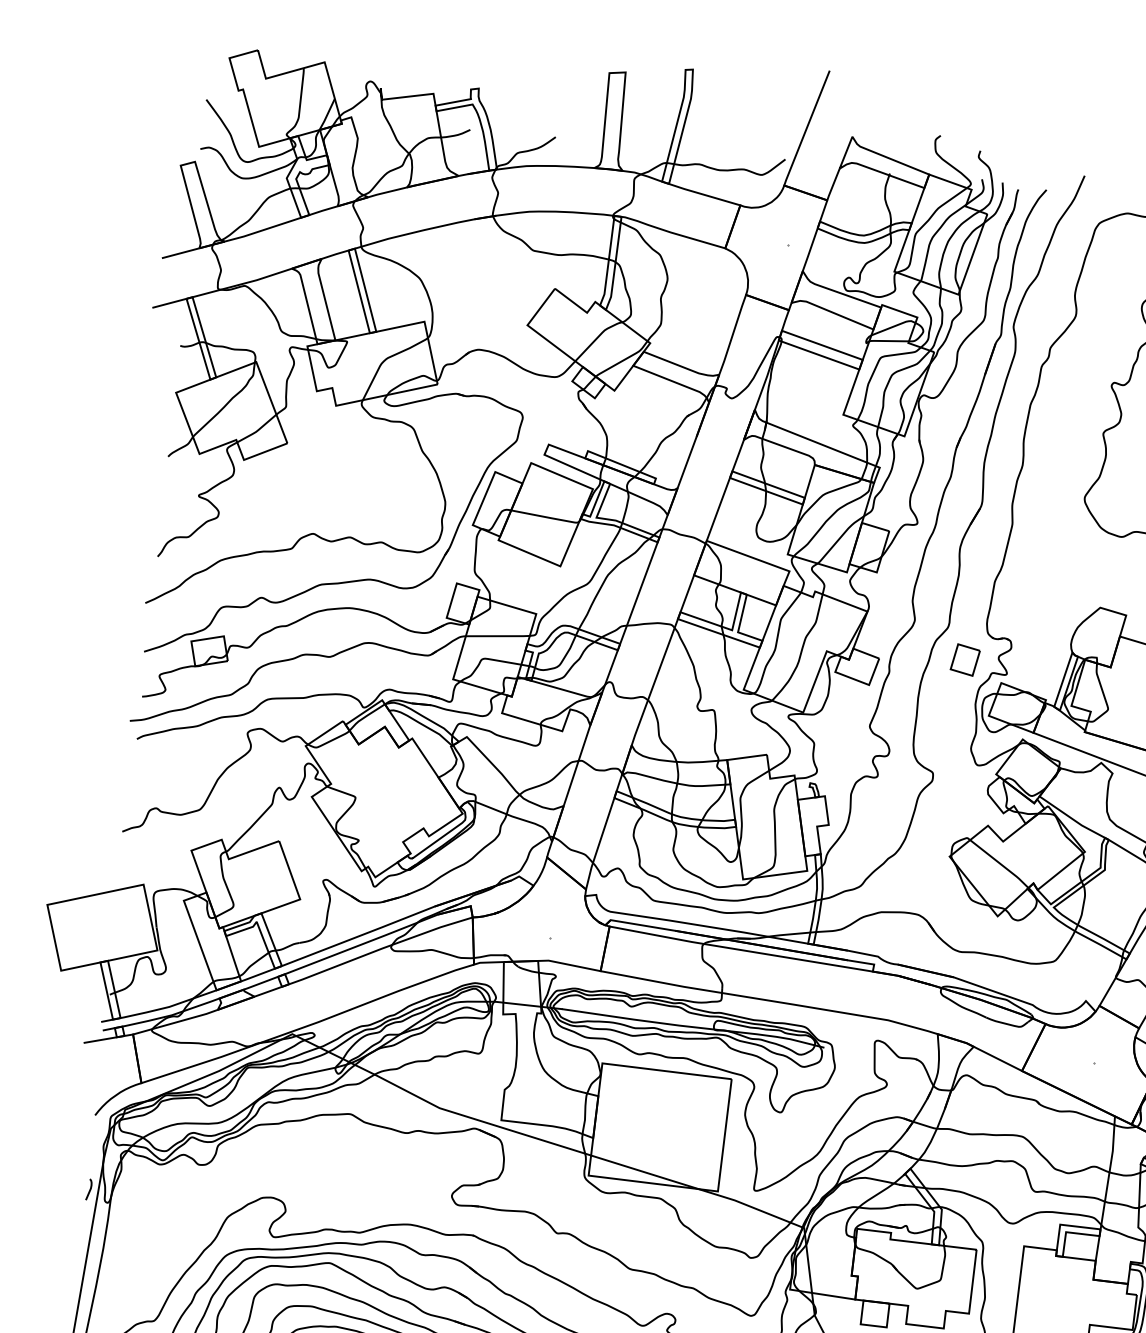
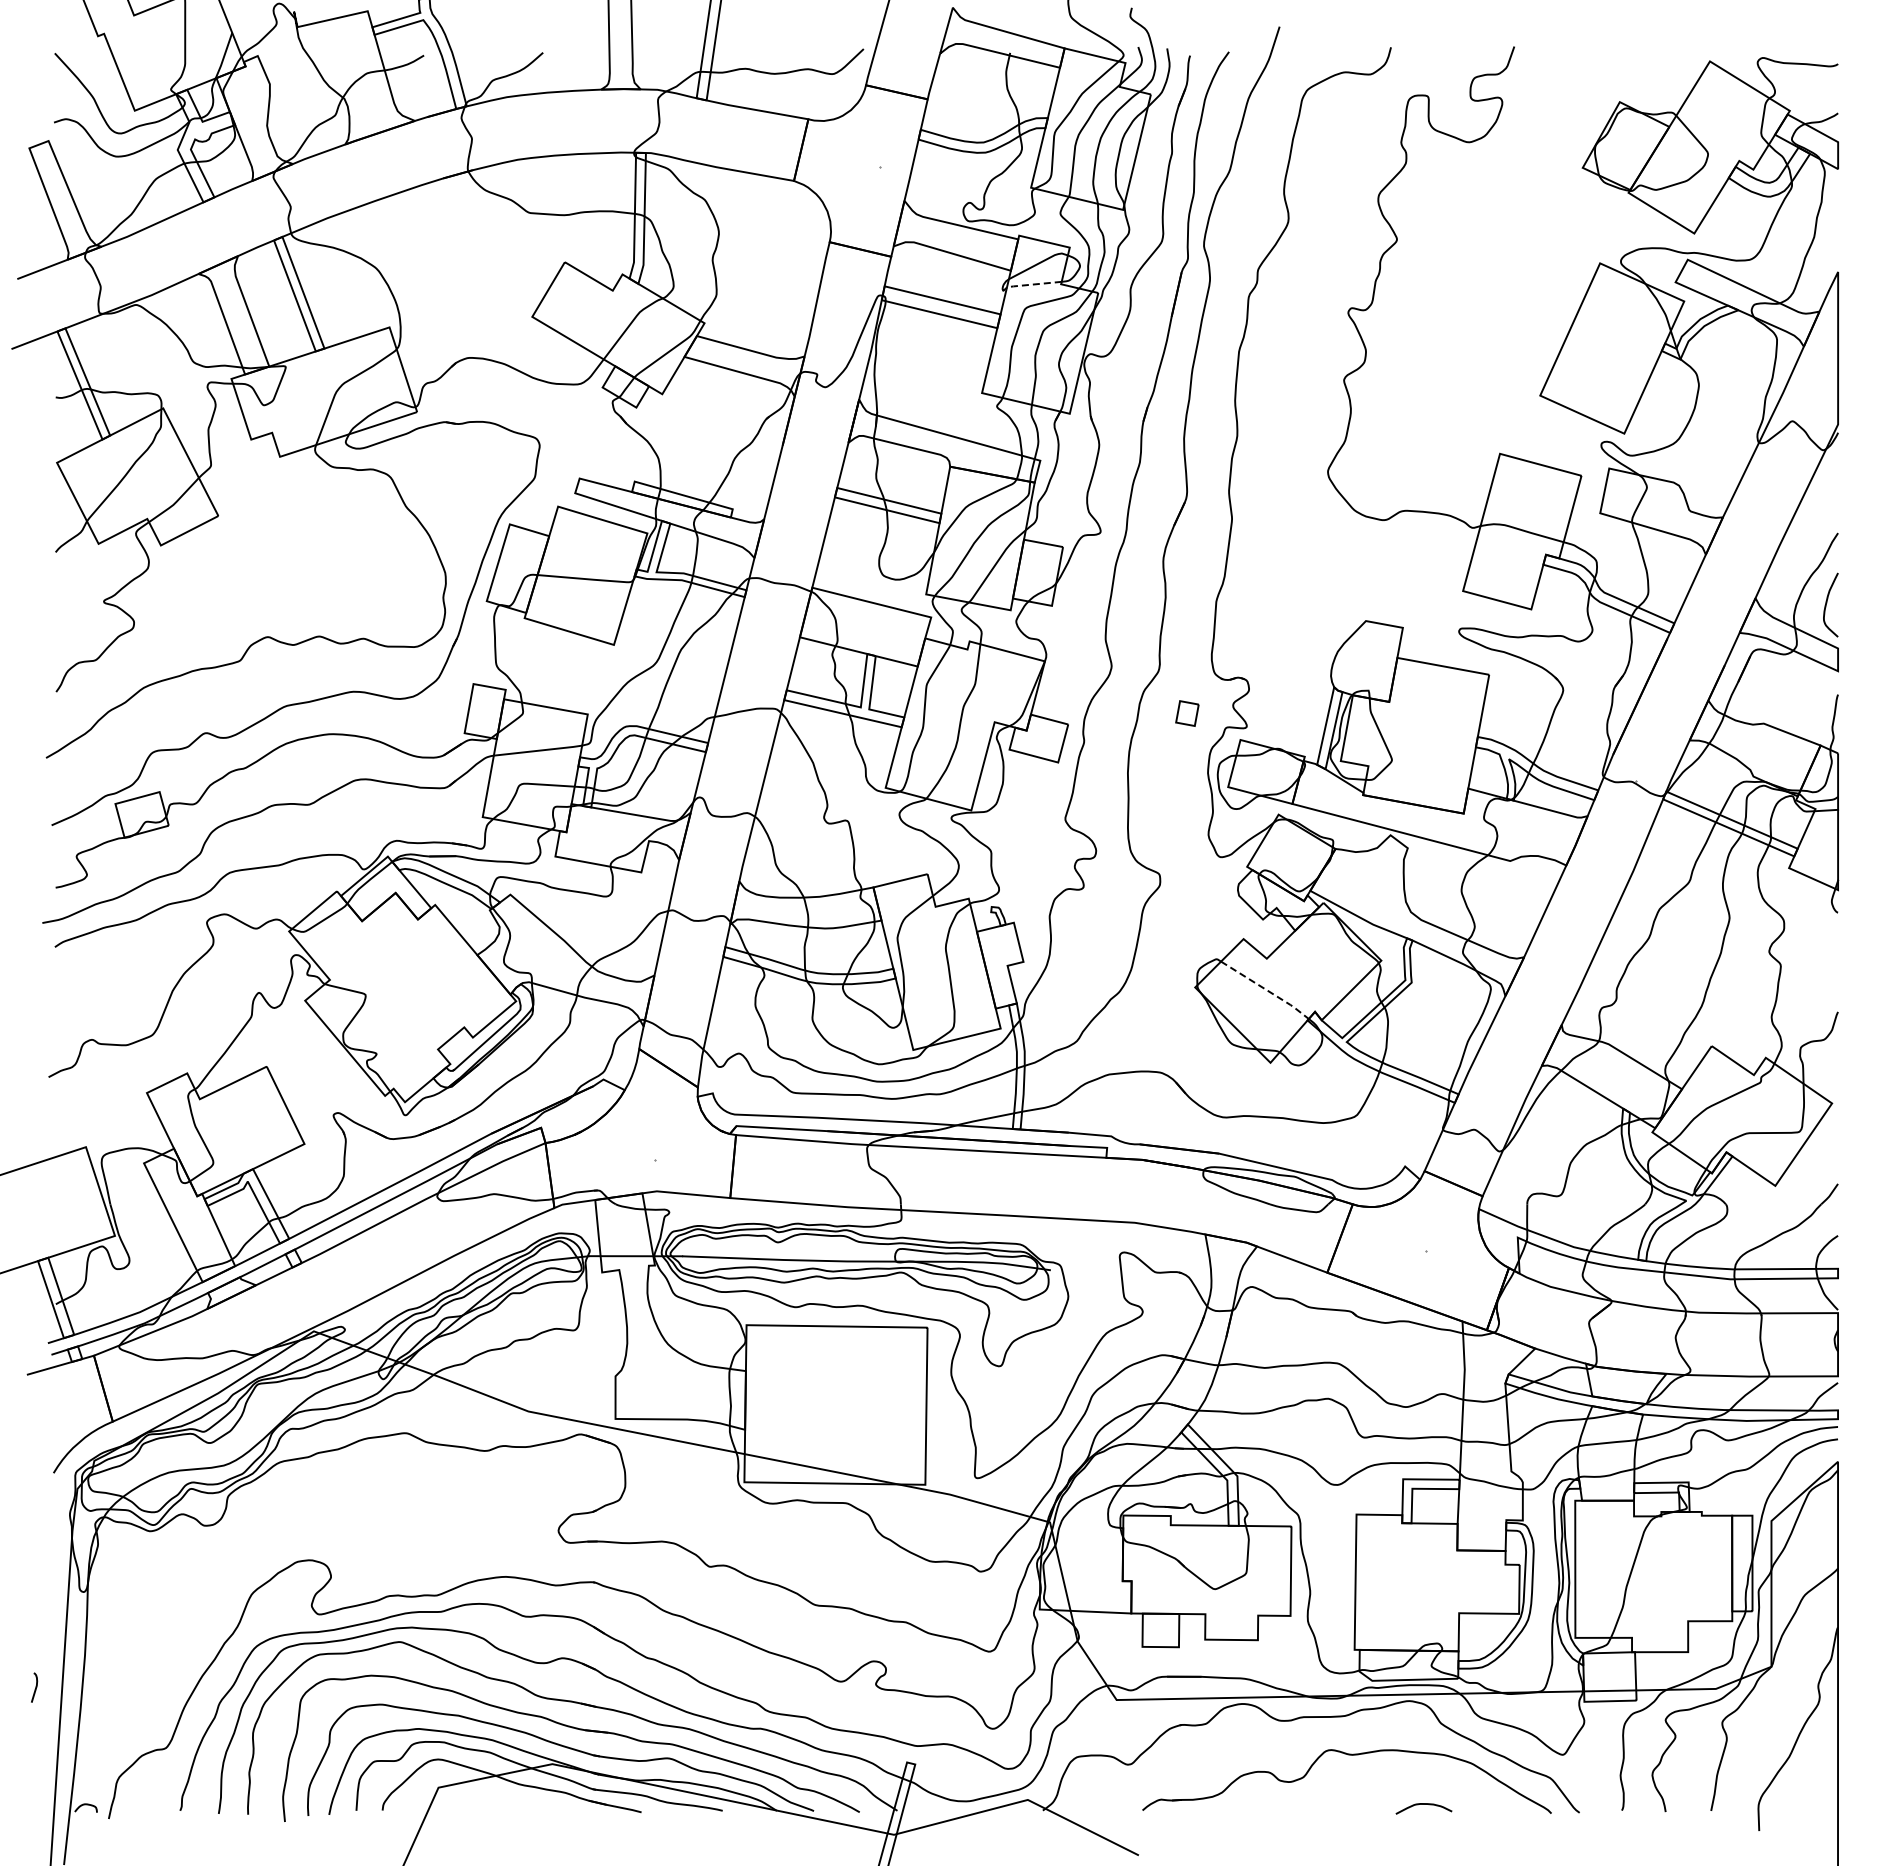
line: (888, 341) -> (1033, 284), solid -> dashed
part: (965, 659) -> (1187, 713), size x0.6
line: (1000, 864) -> (1266, 990), solid -> dashed
curve: (89, 1189) -> (35, 1687), moved

